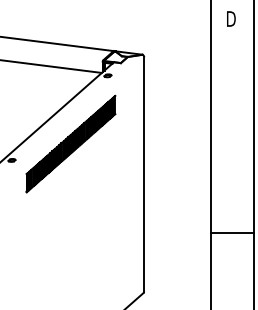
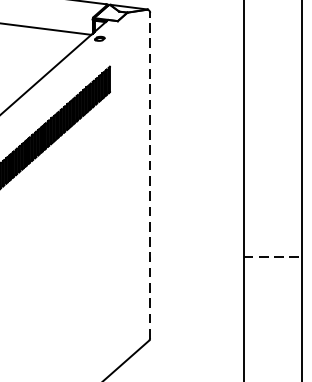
line: (144, 173) -> (150, 174), solid -> dashed
line: (233, 233) -> (274, 257), solid -> dashed

